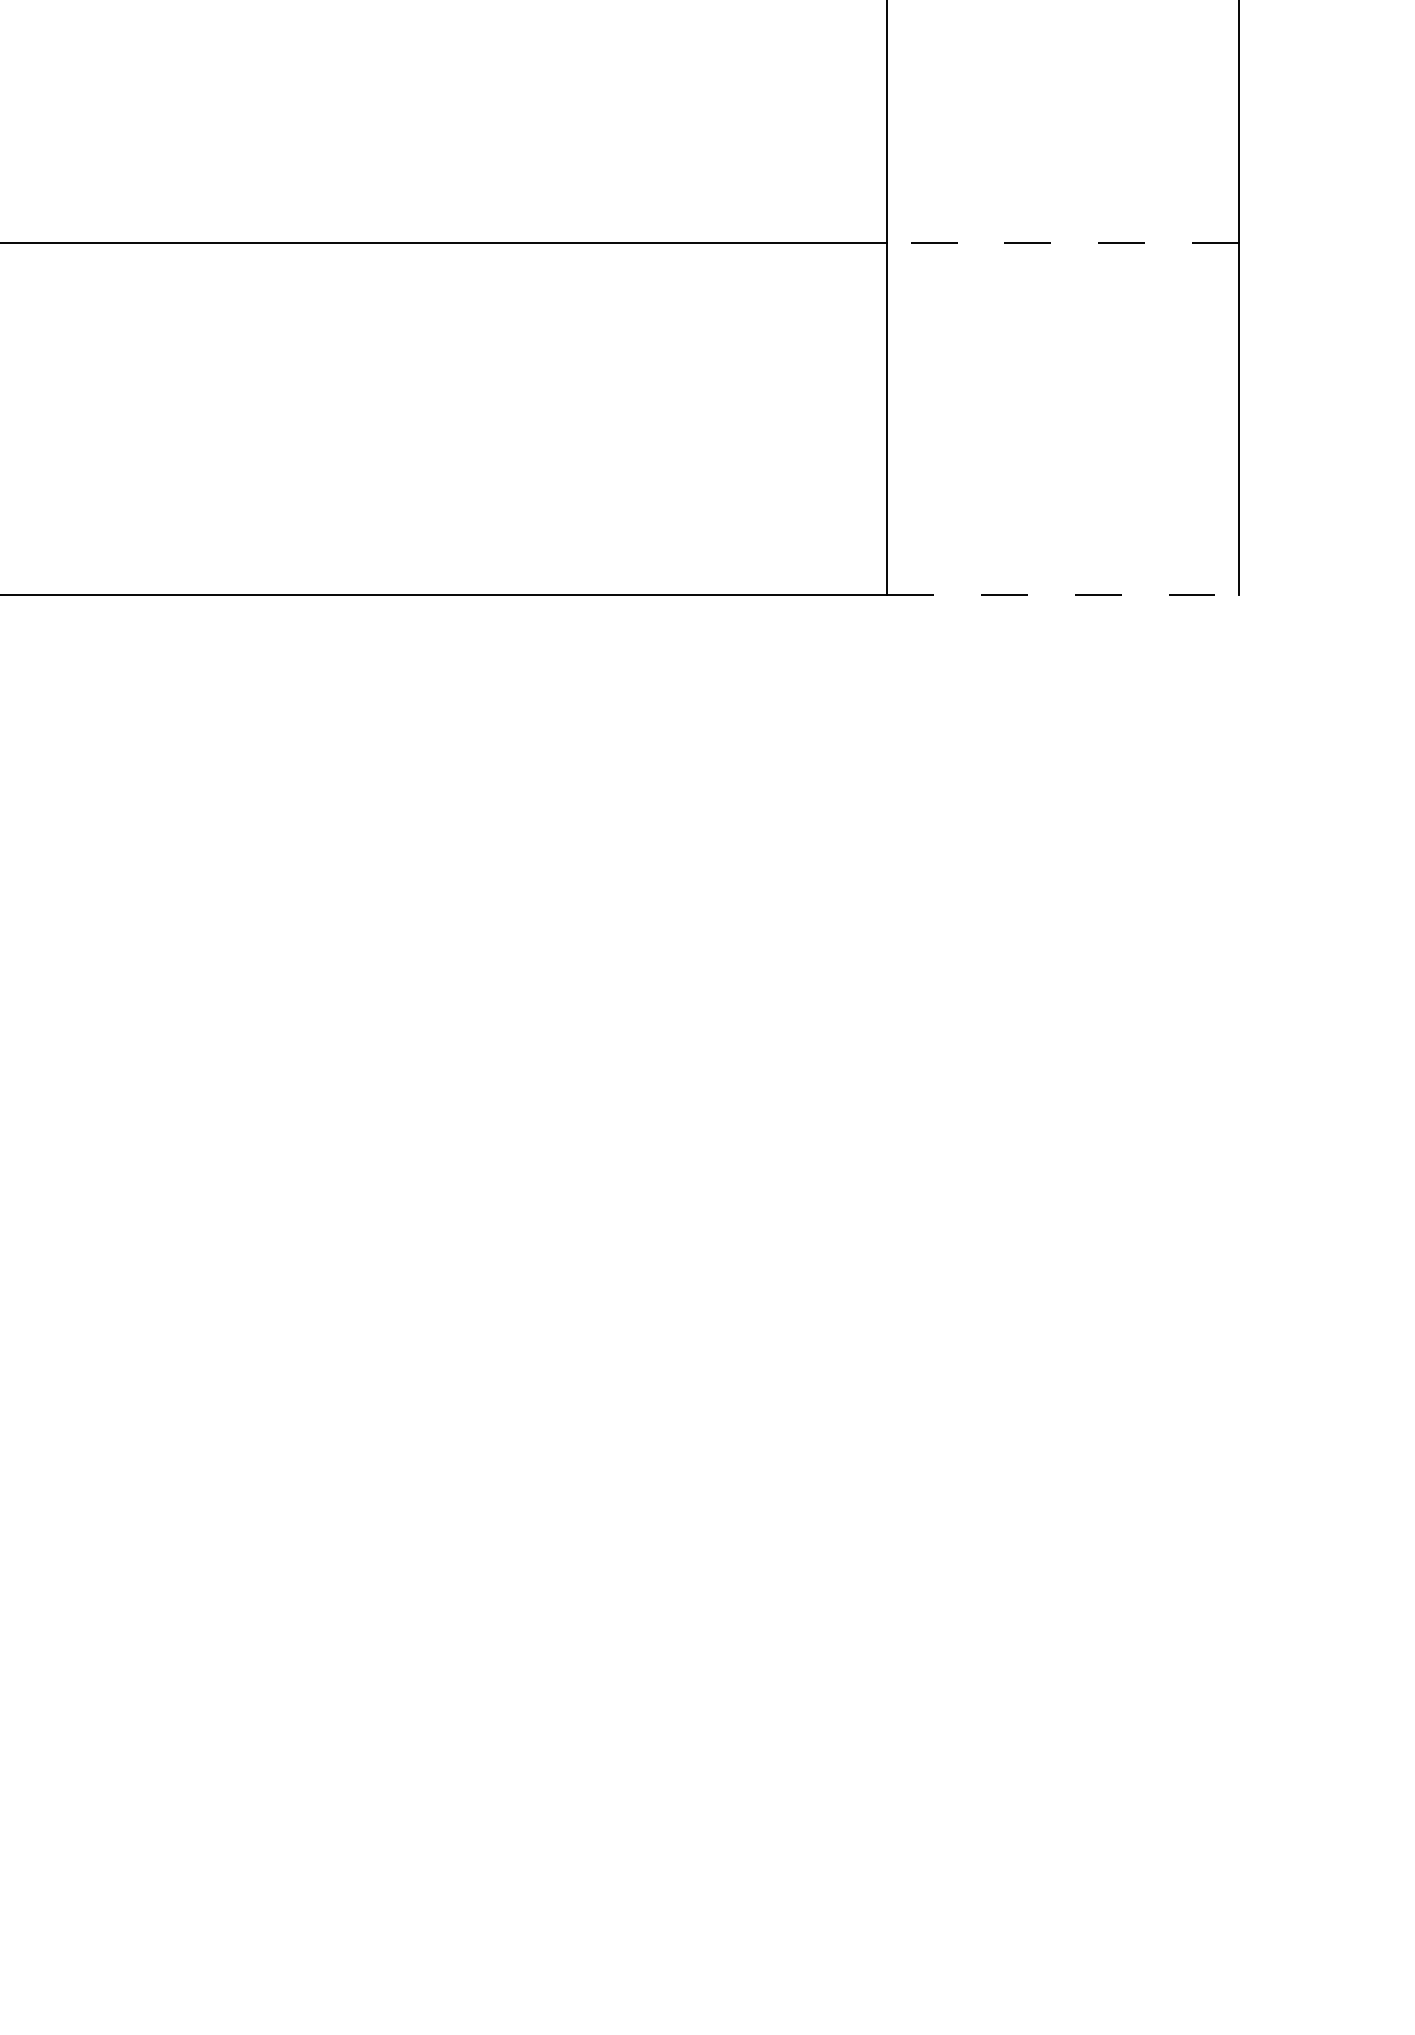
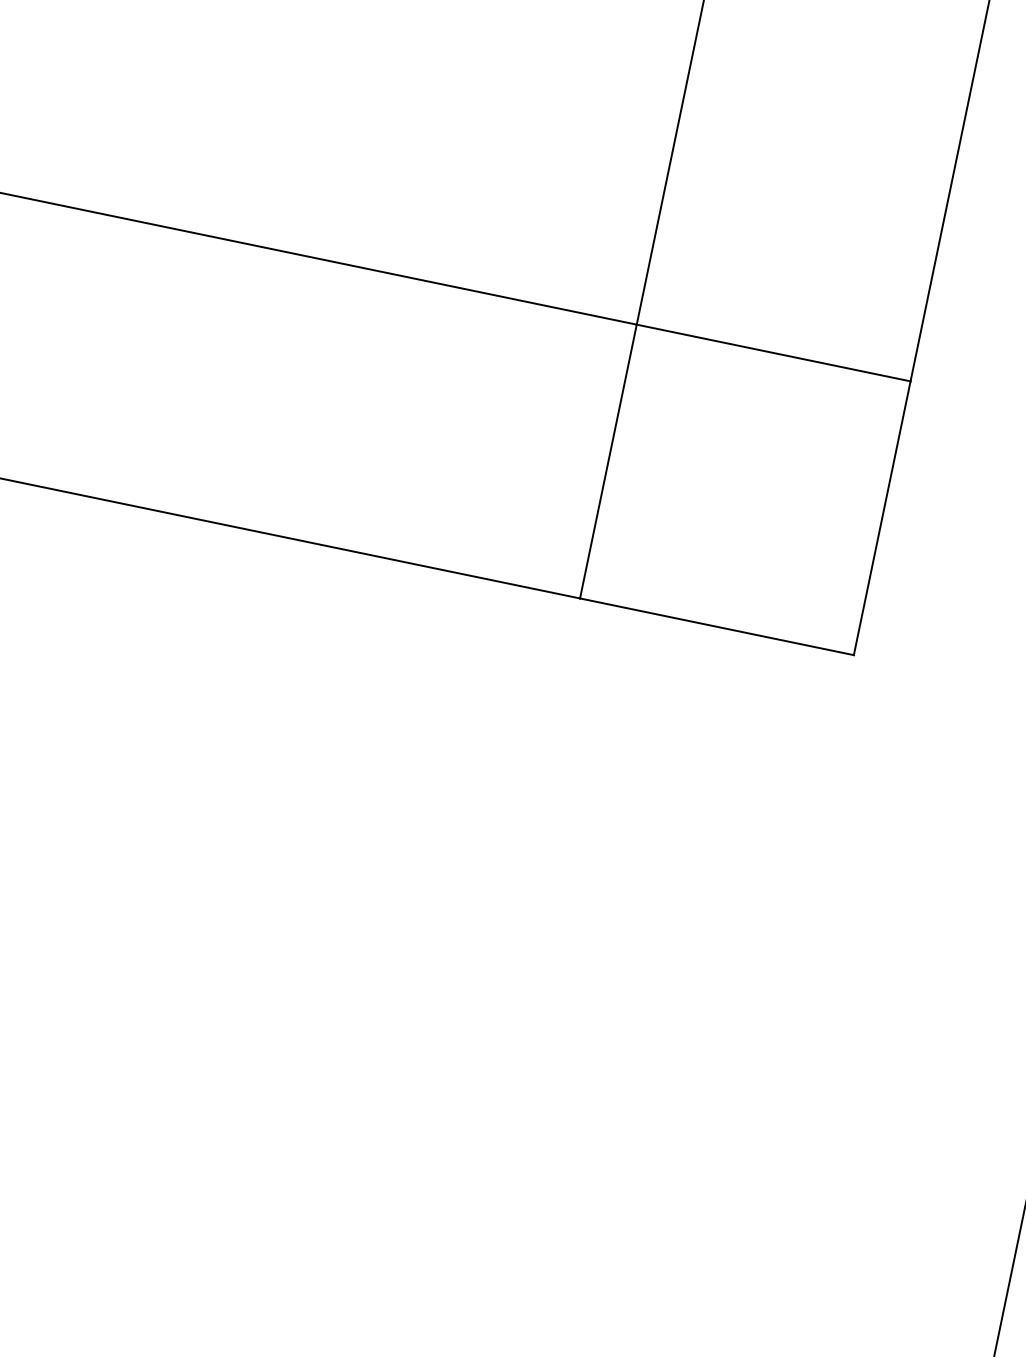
line: (1063, 242) -> (774, 352), dashed -> solid
line: (1063, 594) -> (717, 626), dashed -> solid

